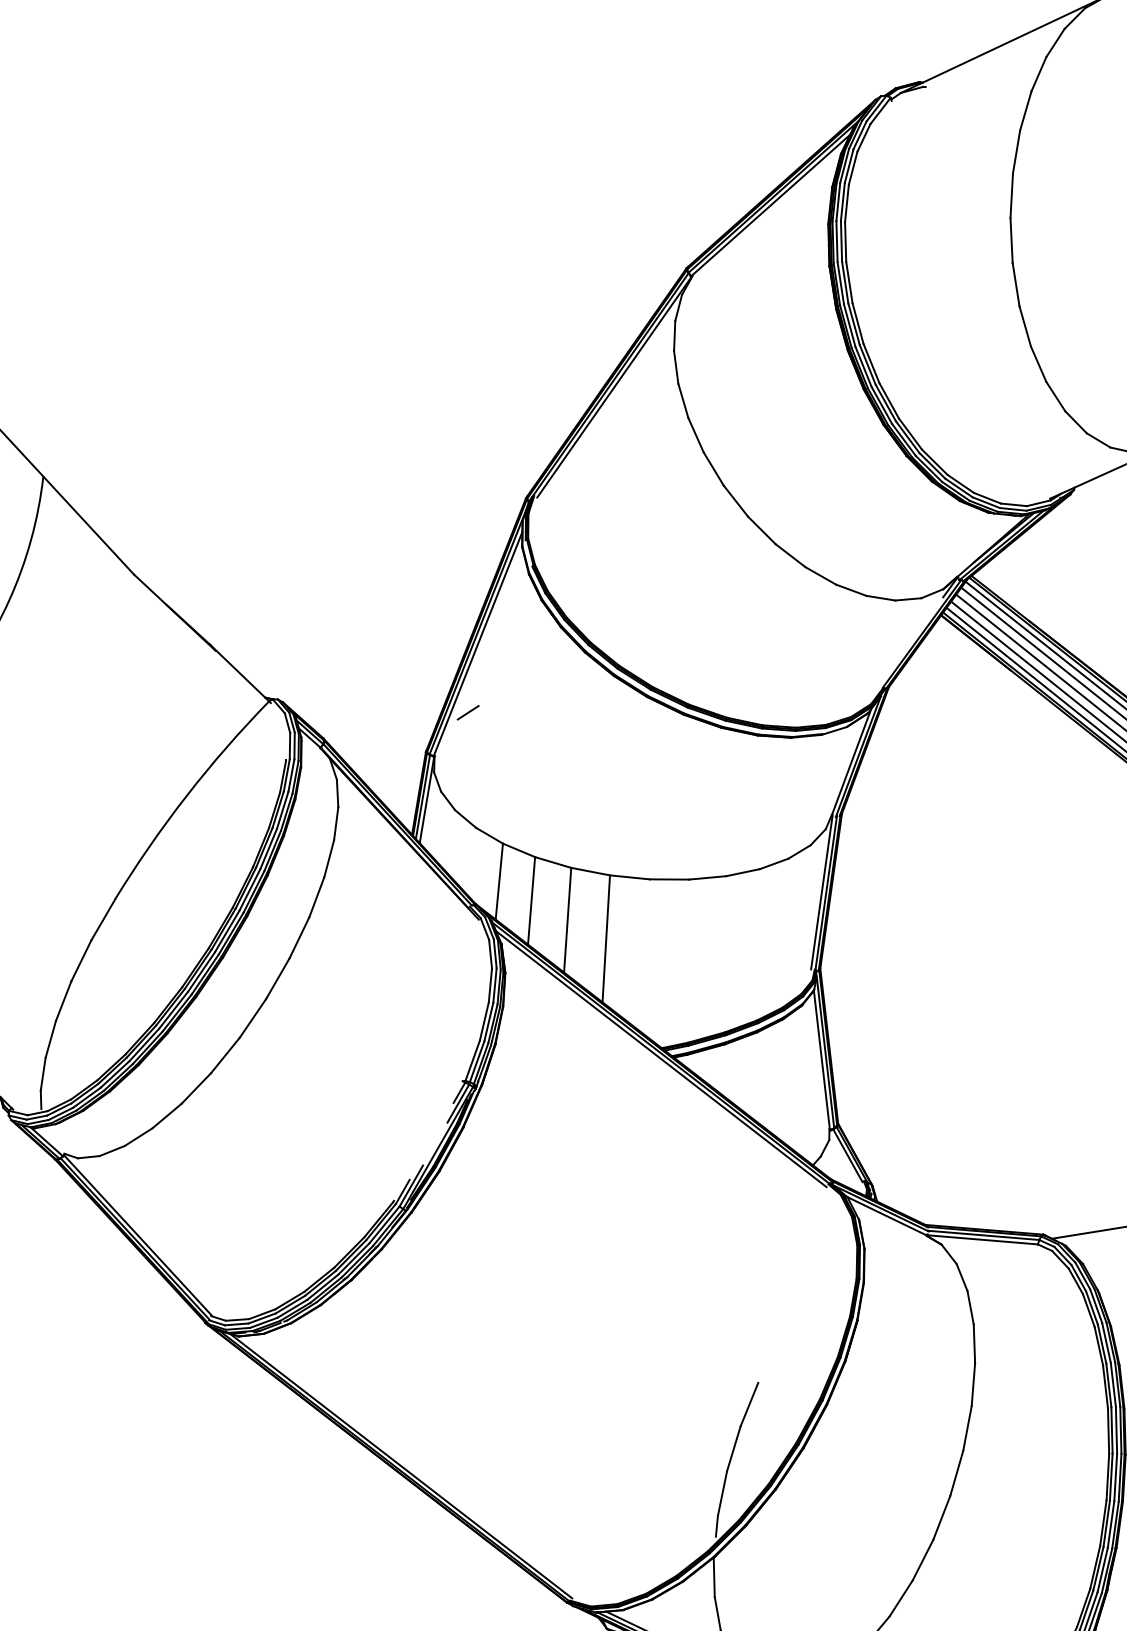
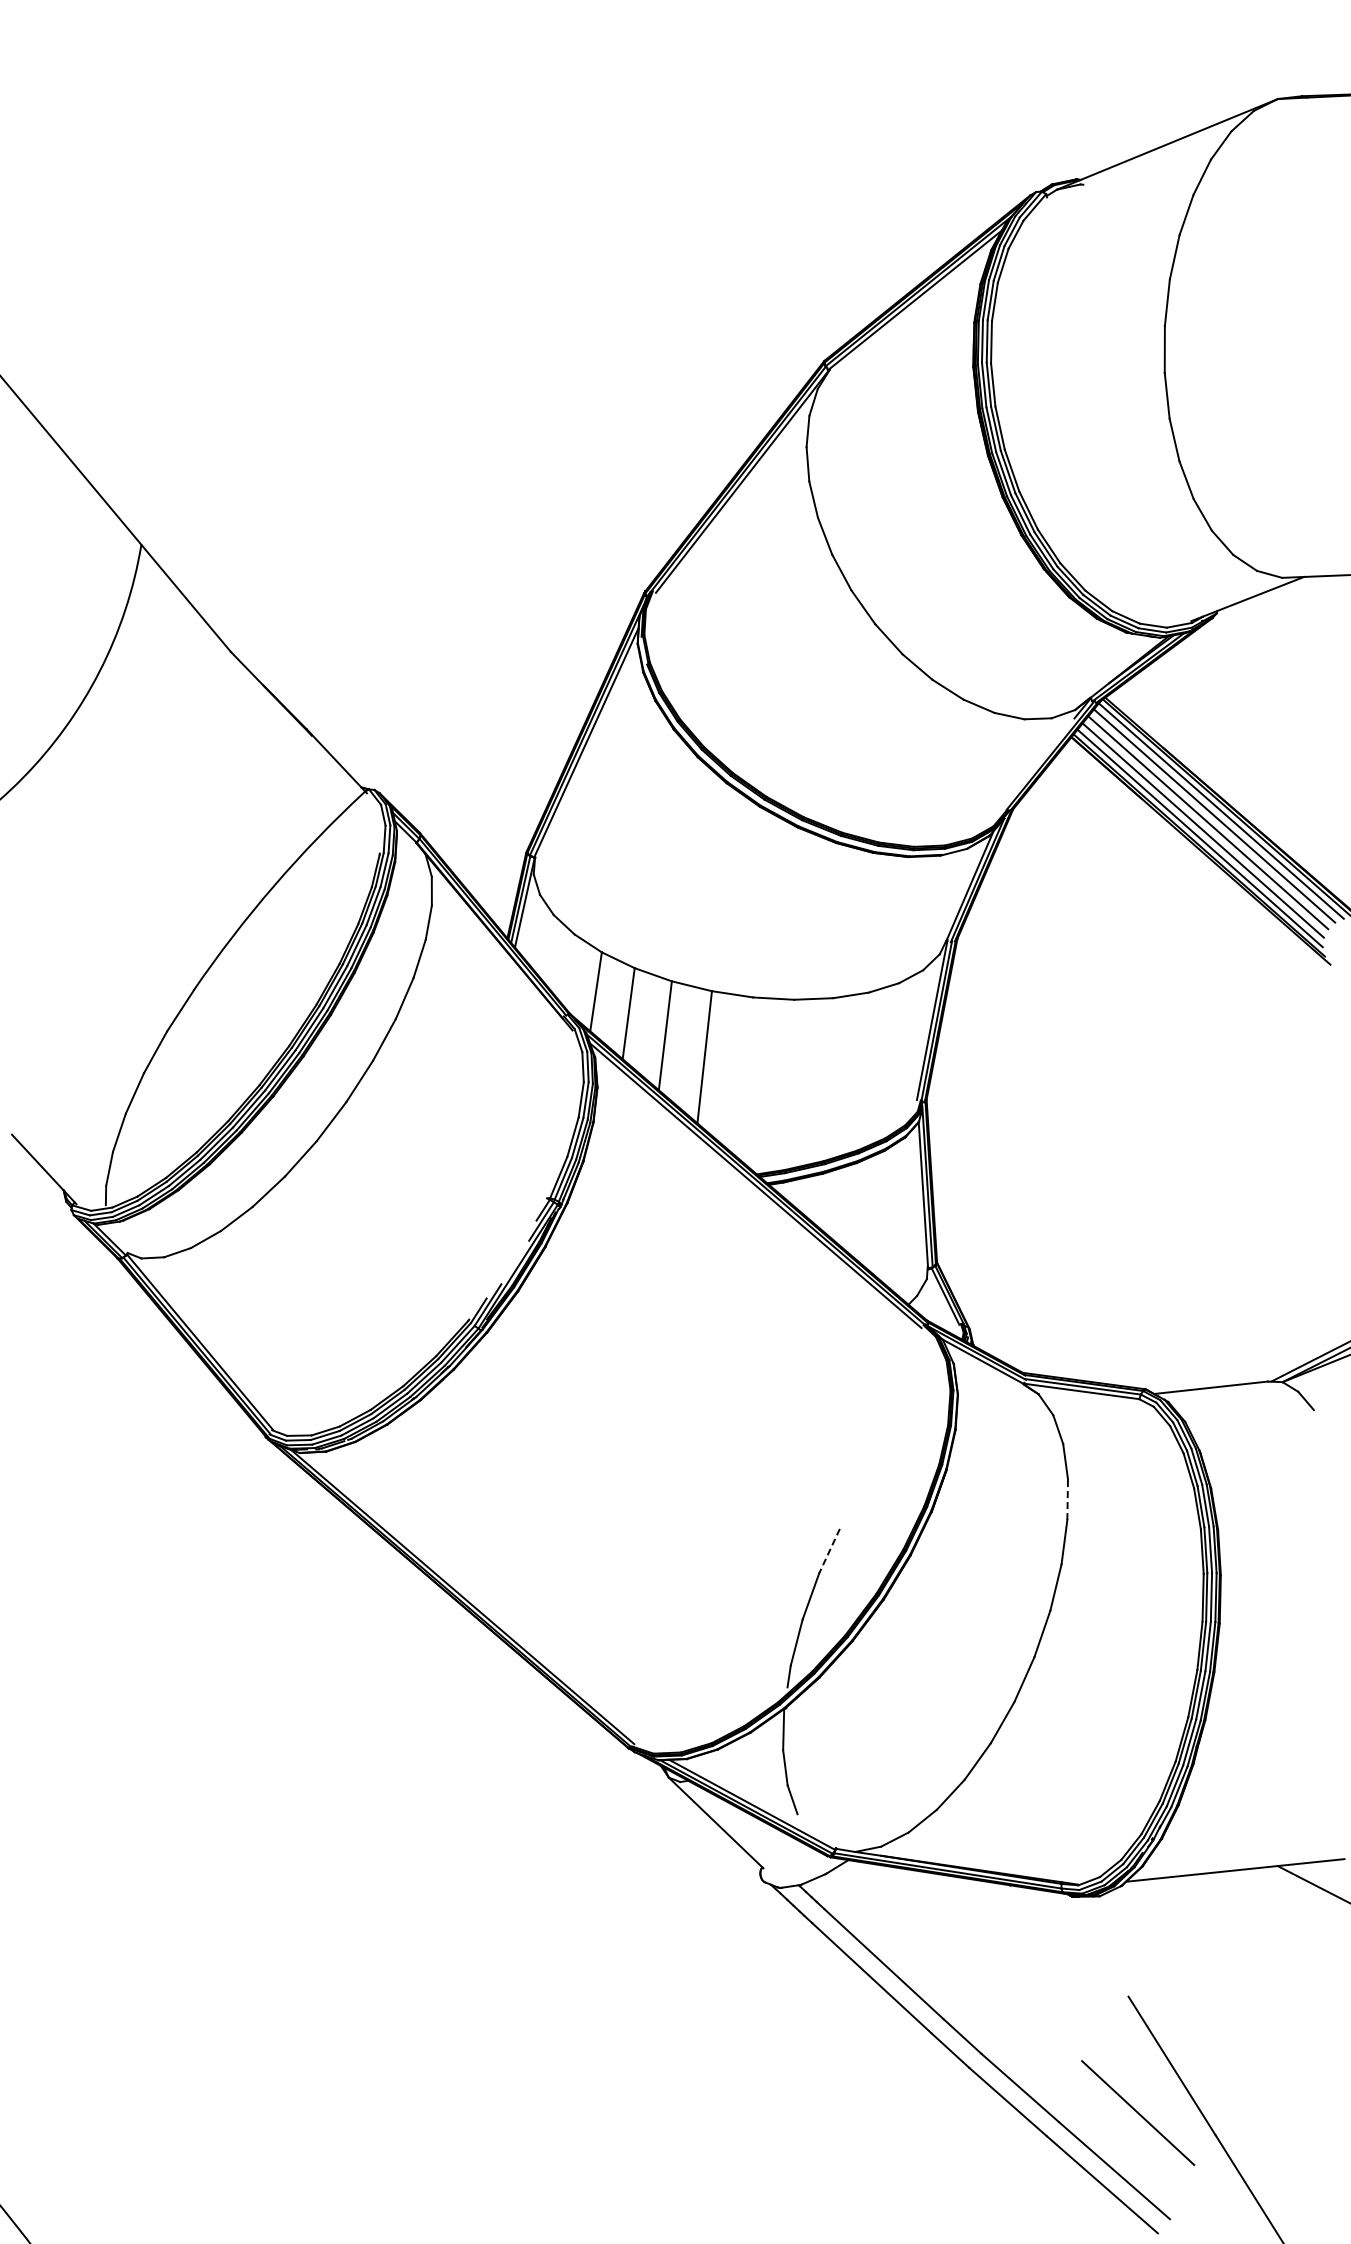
line: (468, 712) -> (572, 813), removed
line: (974, 1343) -> (1067, 1499), solid -> dashed
line: (749, 1404) -> (829, 1551), solid -> dashed

